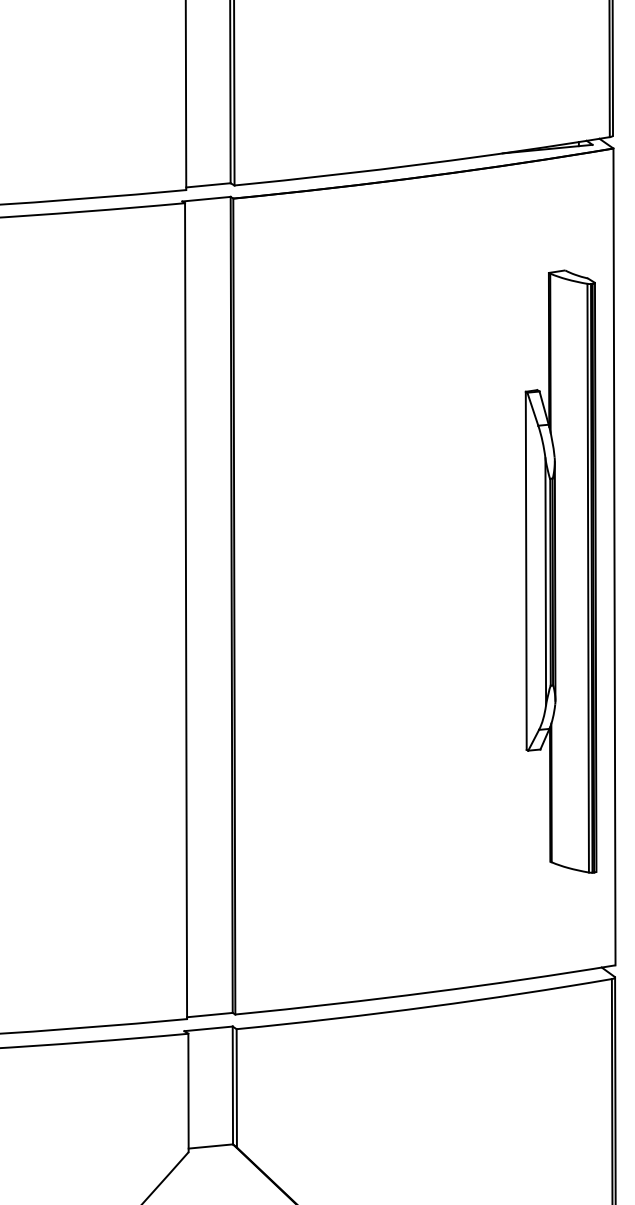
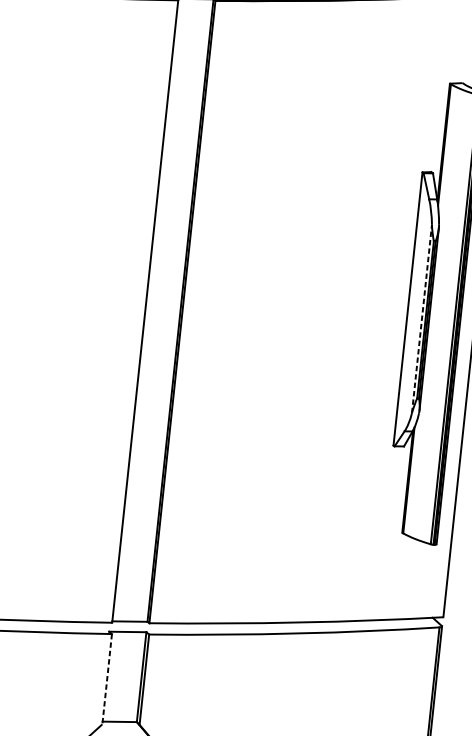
line: (545, 581) -> (421, 318), solid -> dashed
line: (188, 1093) -> (107, 679), solid -> dashed

